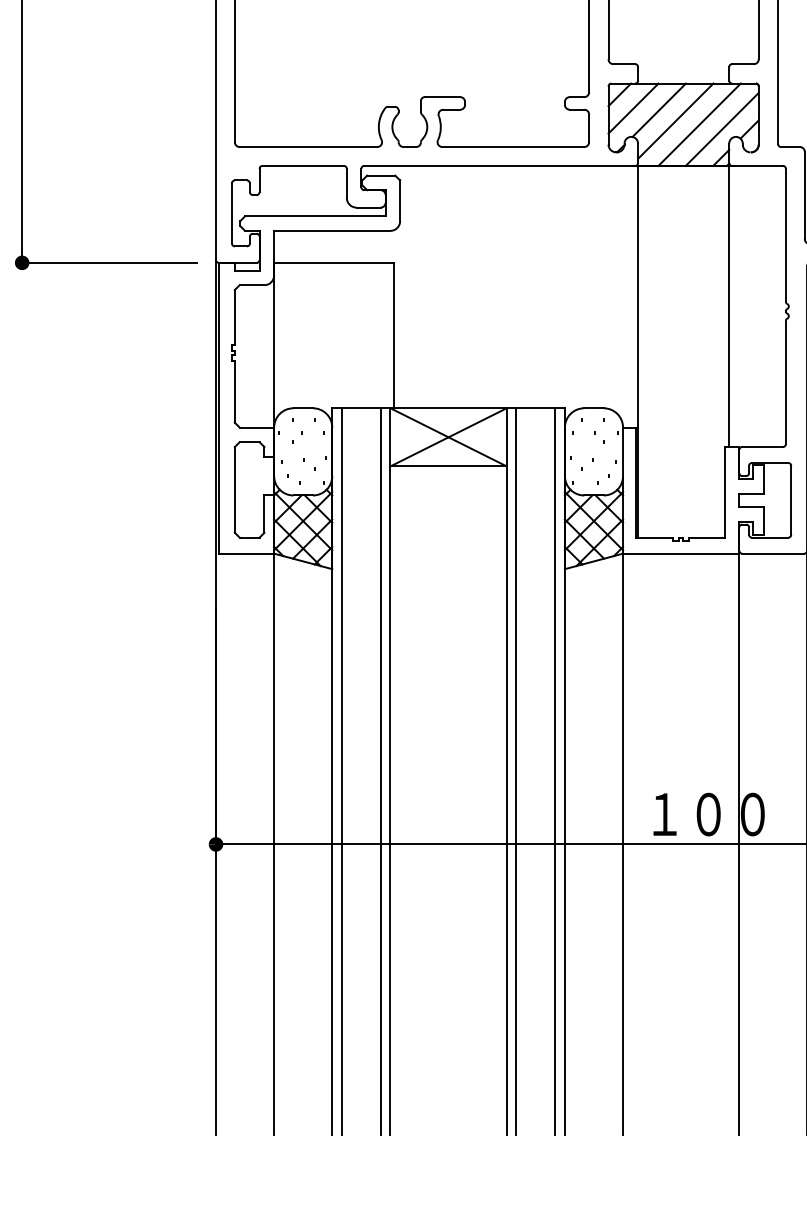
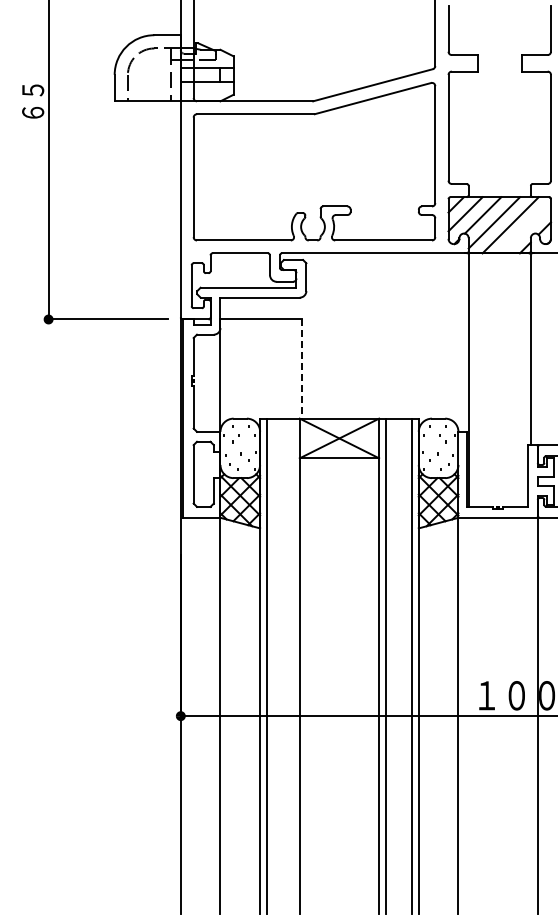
line: (721, 129) -> (525, 228), removed
line: (394, 336) -> (302, 369), solid -> dashed
line: (381, 771) -> (293, 666), removed

